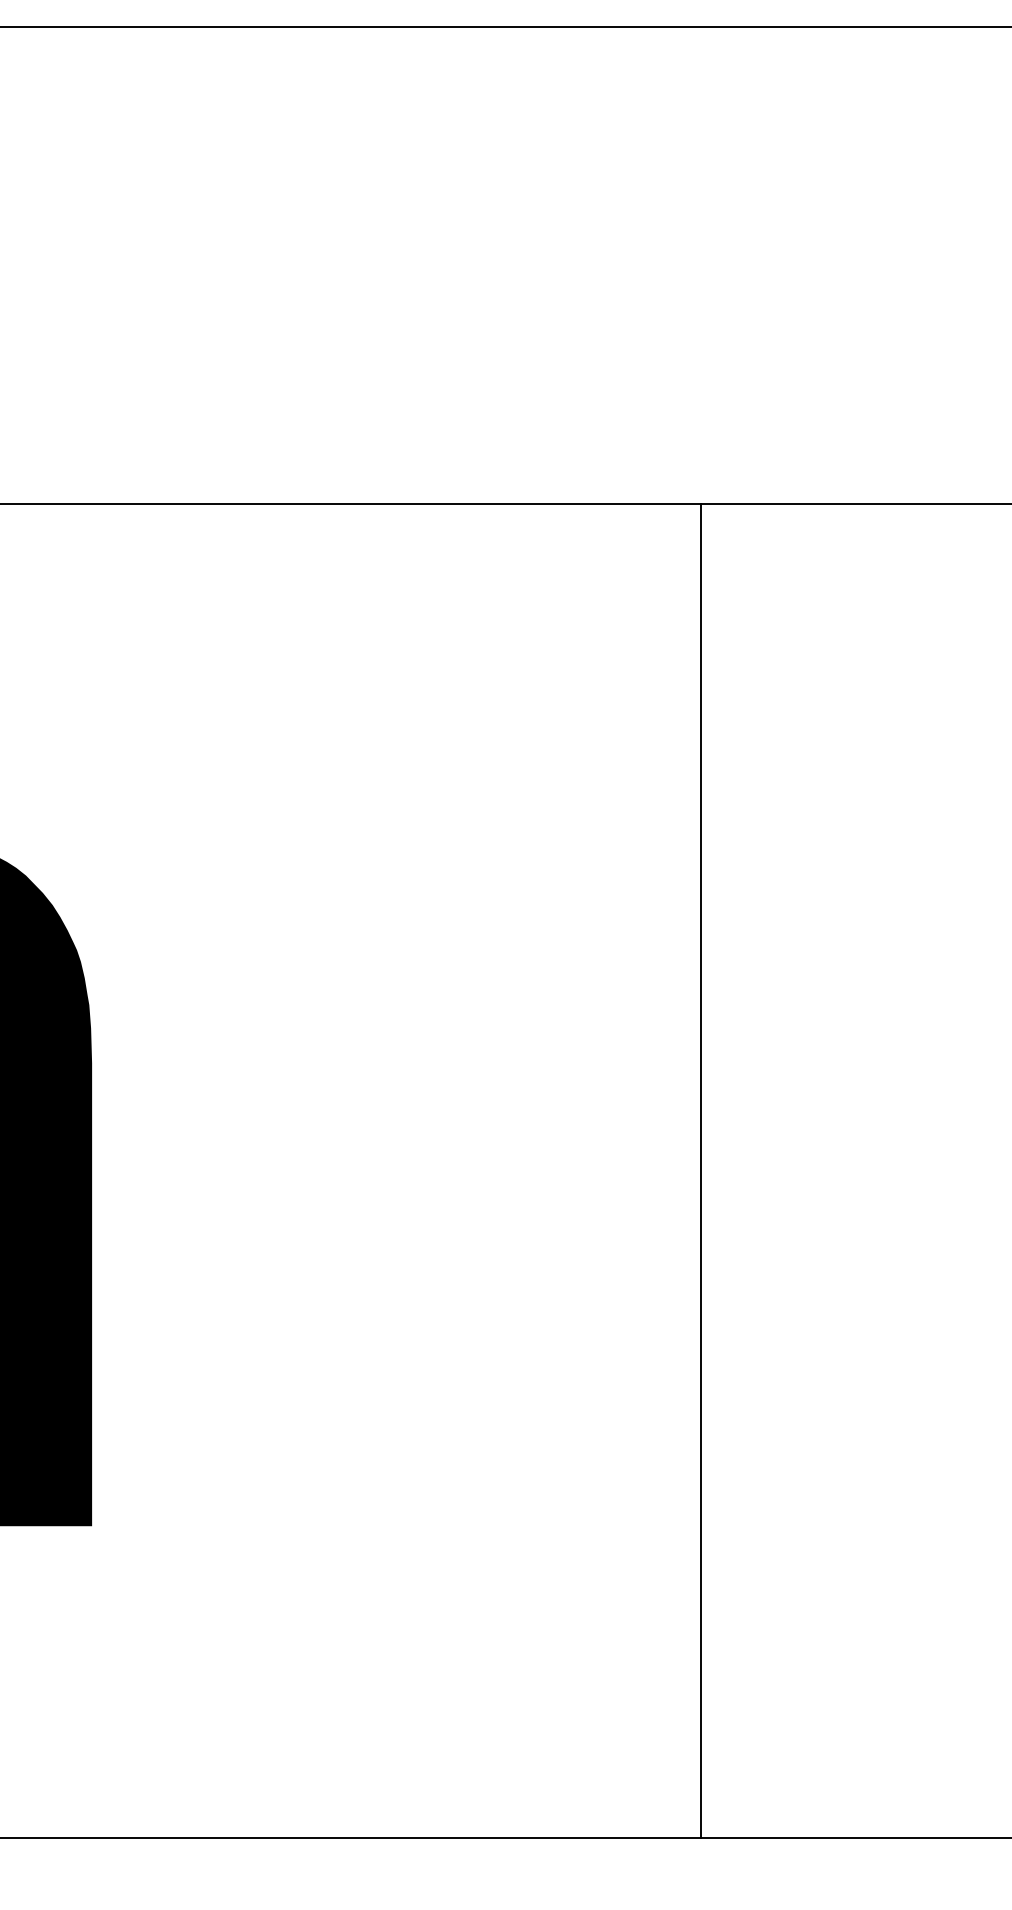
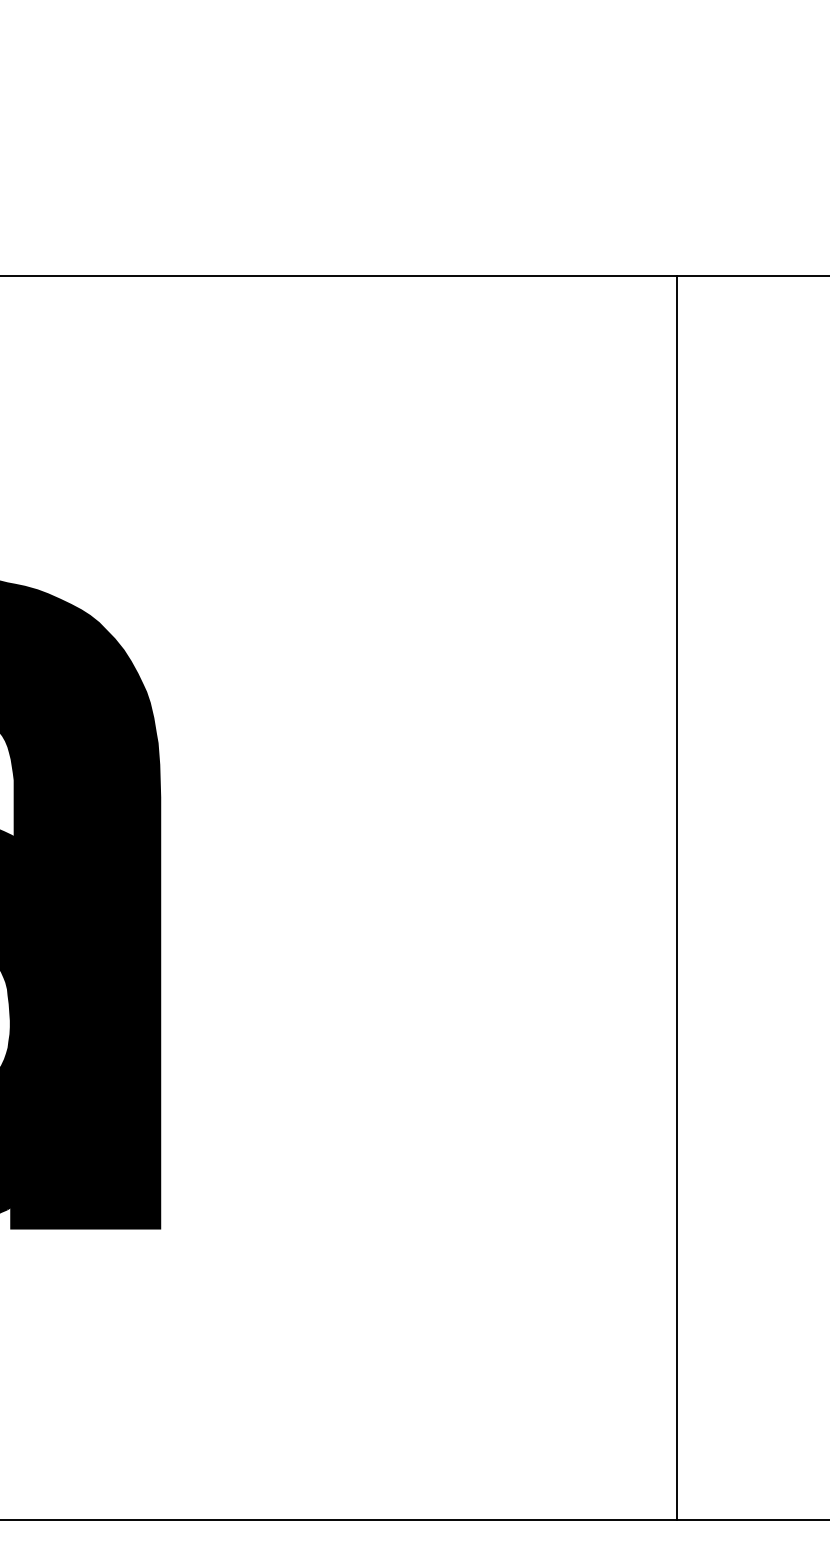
line: (701, 1170) -> (676, 897), moved

